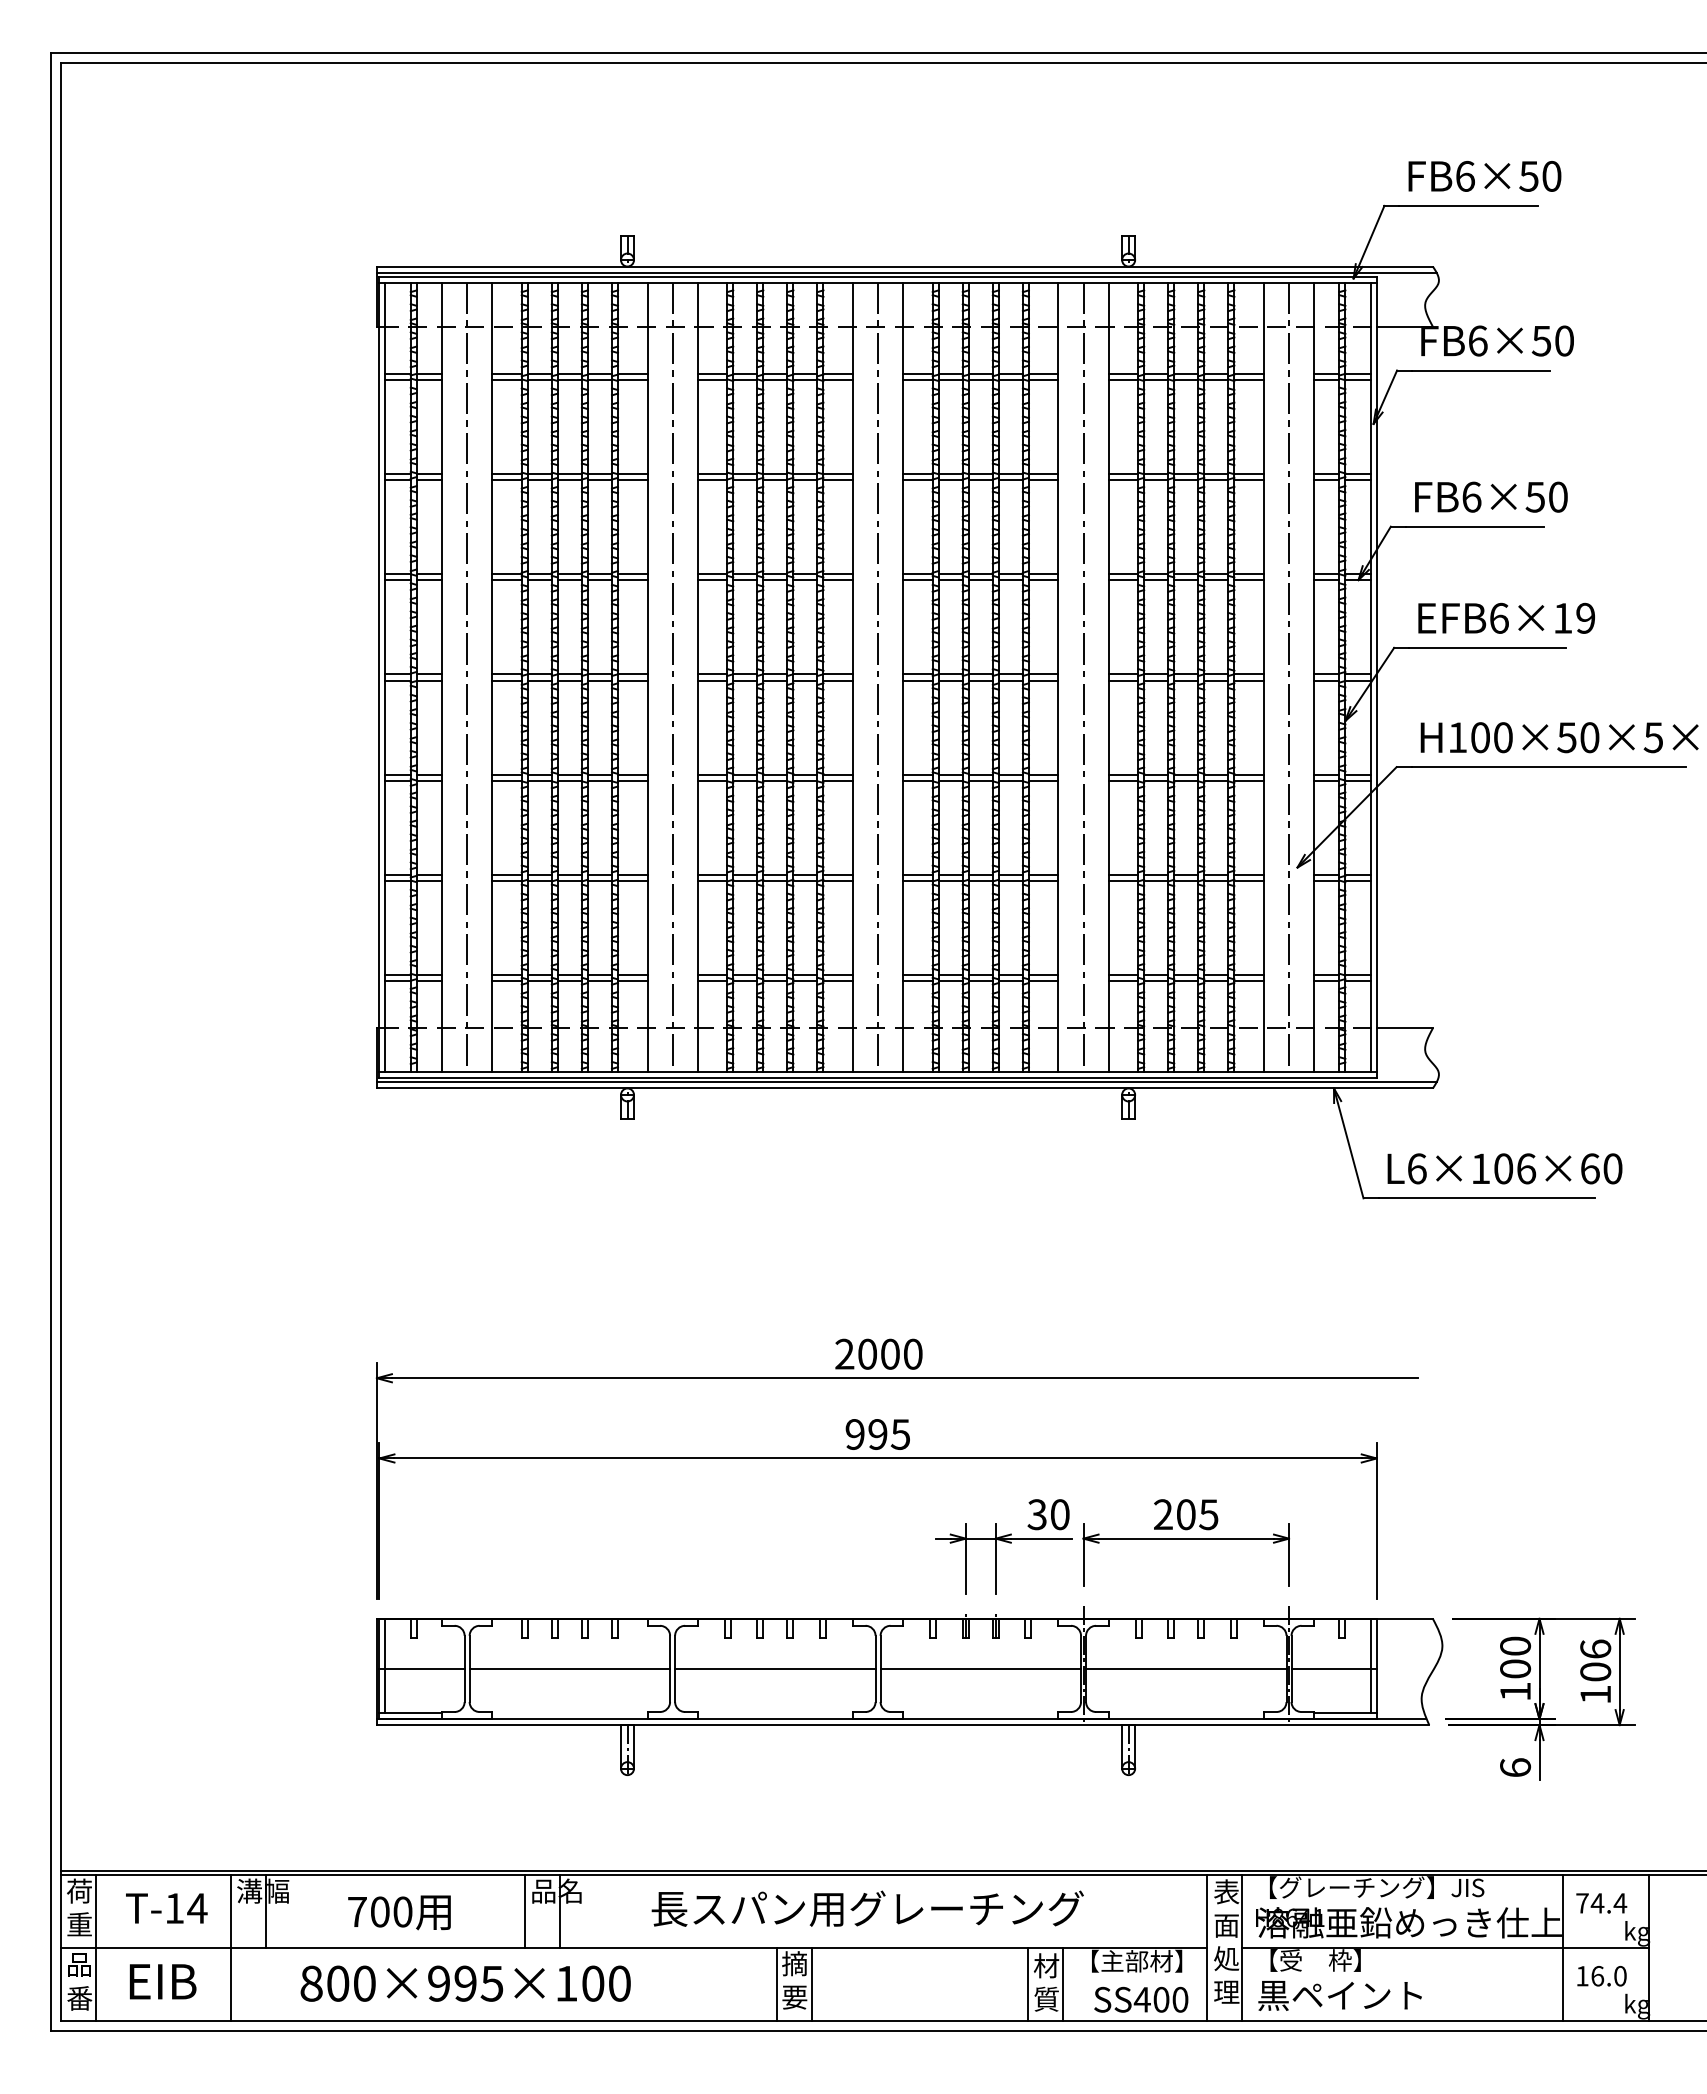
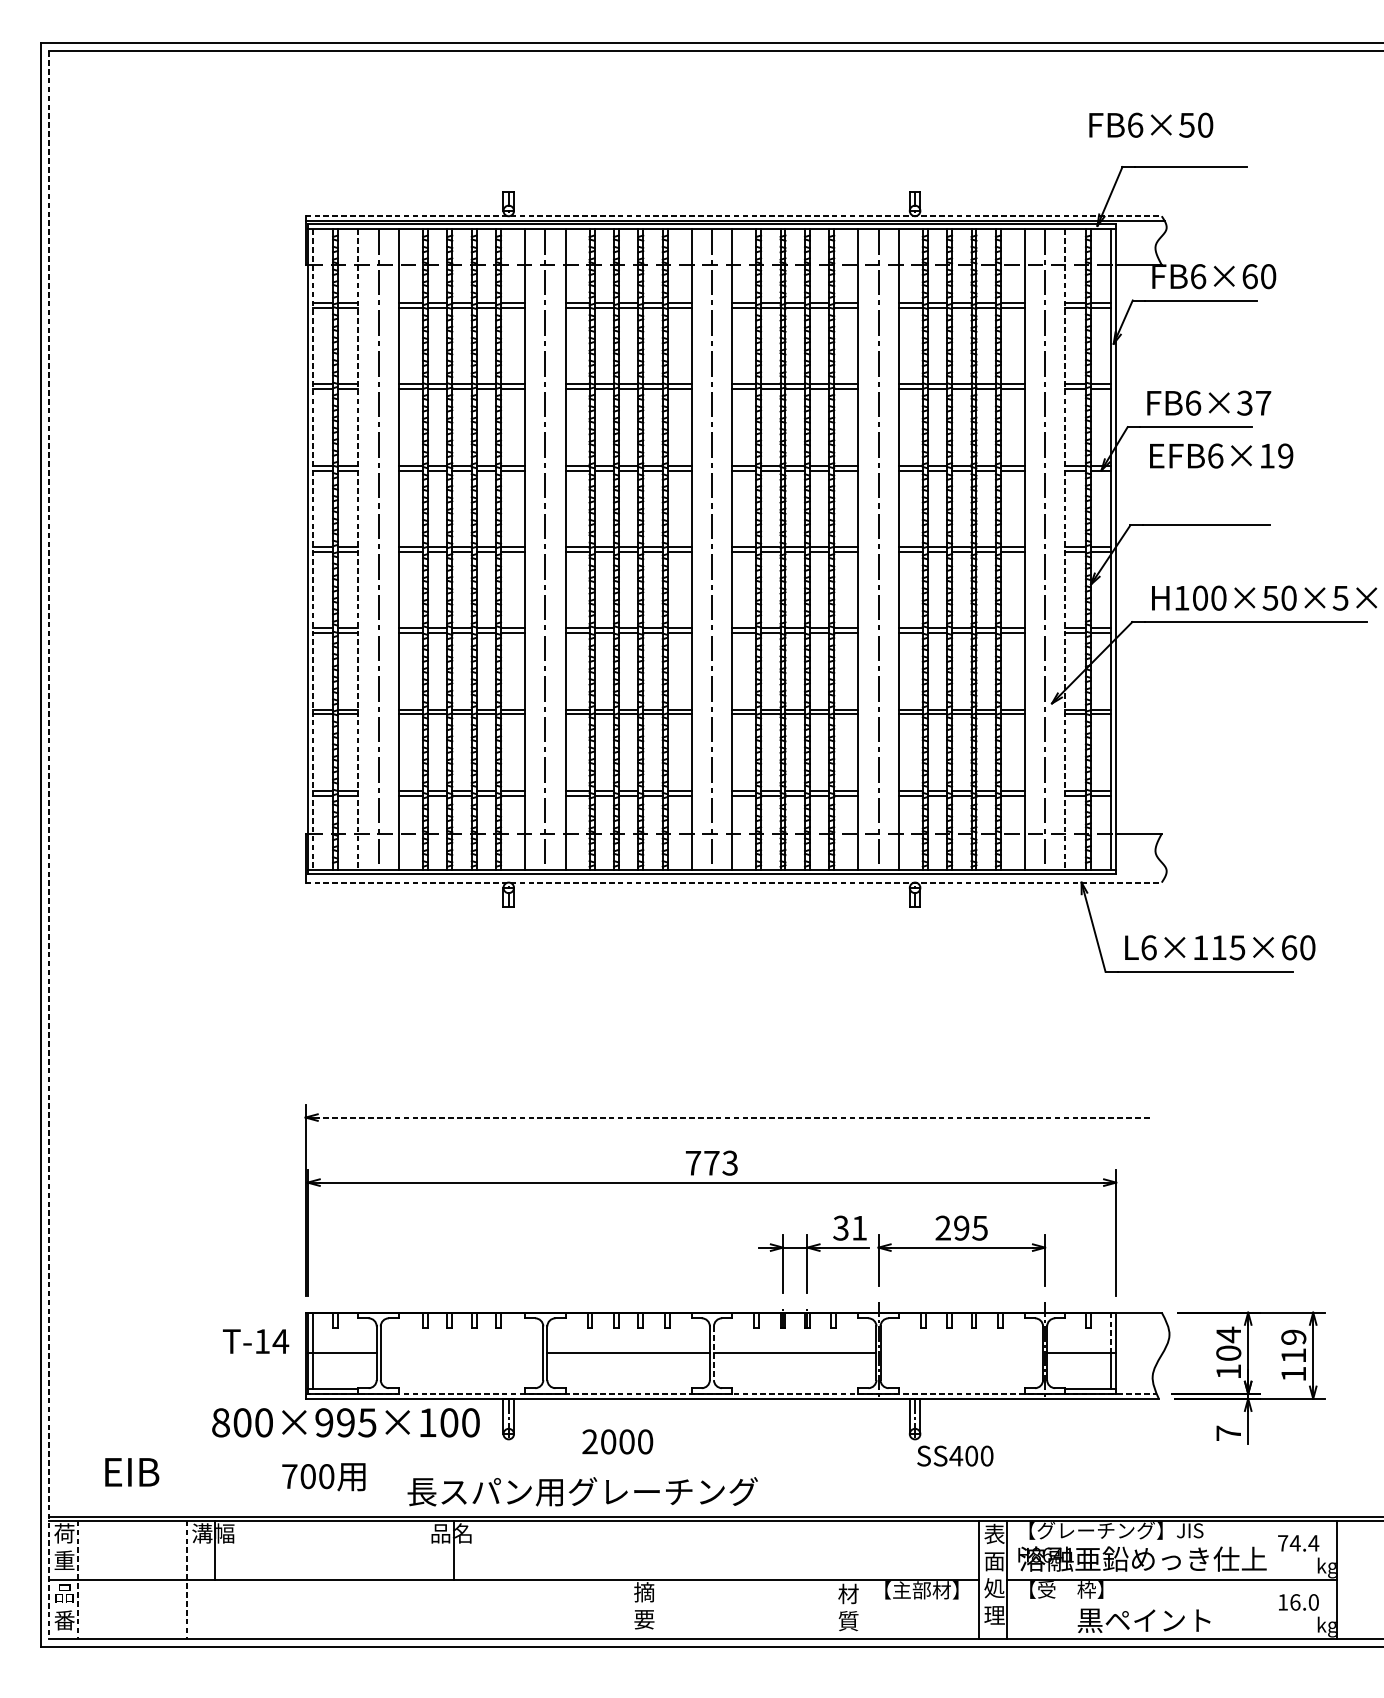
text: (1484, 176) -> (1150, 125), moved
line: (904, 266) -> (733, 216), solid -> dashed
text: (1541, 340) -> (1249, 276), FB6×50 -> FB6×60
text: (1546, 496) -> (1253, 402), FB6×50 -> FB6×37
text: (1506, 617) -> (1221, 455), moved
line: (385, 677) -> (312, 549), solid -> dashed
line: (442, 677) -> (358, 549), solid -> dashed
line: (1314, 677) -> (1065, 549), solid -> dashed
line: (61, 1042) -> (49, 845), solid -> dashed
line: (906, 1082) -> (734, 877), removed
line: (904, 1088) -> (733, 882), solid -> dashed
text: (1515, 1168) -> (1228, 947), L6×106×60 -> L6×115×60
text: (878, 1353) -> (617, 1441), moved
line: (904, 1378) -> (733, 1117), solid -> dashed
text: (877, 1434) -> (711, 1163), 995 -> 773
text: (1060, 1514) -> (859, 1228), 30 -> 31
text: (1185, 1514) -> (961, 1228), 205 -> 295
line: (1370, 1644) -> (1111, 1333), solid -> dashed
text: (1515, 1646) -> (1228, 1335), 100 -> 104
text: (1595, 1660) -> (1293, 1346), 106 -> 119
line: (569, 1668) -> (461, 1352), removed
line: (1186, 1668) -> (961, 1352), removed
line: (880, 1669) -> (713, 1353), solid -> dashed
line: (901, 1719) -> (730, 1394), solid -> dashed
text: (1515, 1767) -> (1228, 1433), 6 -> 7
text: (166, 1908) -> (255, 1341), moved
text: (867, 1908) -> (582, 1491), moved
line: (524, 1911) -> (425, 1549), removed
text: (399, 1912) -> (323, 1476), moved
line: (96, 1948) -> (78, 1579), solid -> dashed
line: (230, 1948) -> (186, 1579), solid -> dashed
line: (1563, 1948) -> (1267, 1579), removed
text: (162, 1981) -> (131, 1472), moved
text: (465, 1983) -> (345, 1422), moved
line: (776, 1984) -> (629, 1609), removed
line: (811, 1984) -> (657, 1609), removed
line: (1028, 1984) -> (833, 1609), removed
line: (1063, 1984) -> (862, 1609), removed
text: (1339, 1995) -> (1143, 1620), moved
text: (1141, 1999) -> (955, 1455), moved

